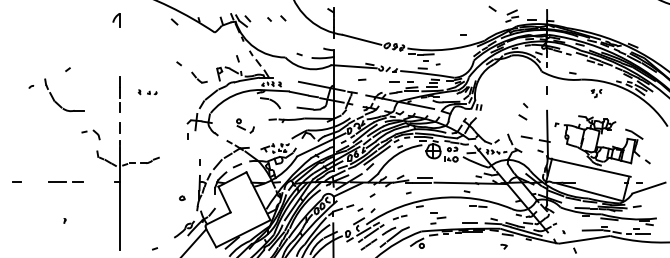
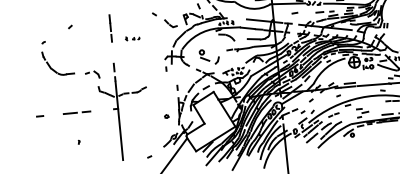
line: (119, 94) -> (110, 28), moved
part: (57, 102) -> (53, 69), moved
part: (245, 125) -> (209, 56), size x1.43

